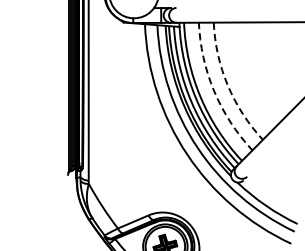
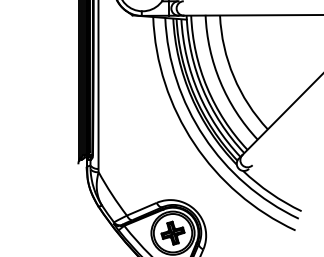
arc: (227, 85) -> (233, 76), dashed -> solid
arc: (214, 90) -> (220, 81), dashed -> solid

